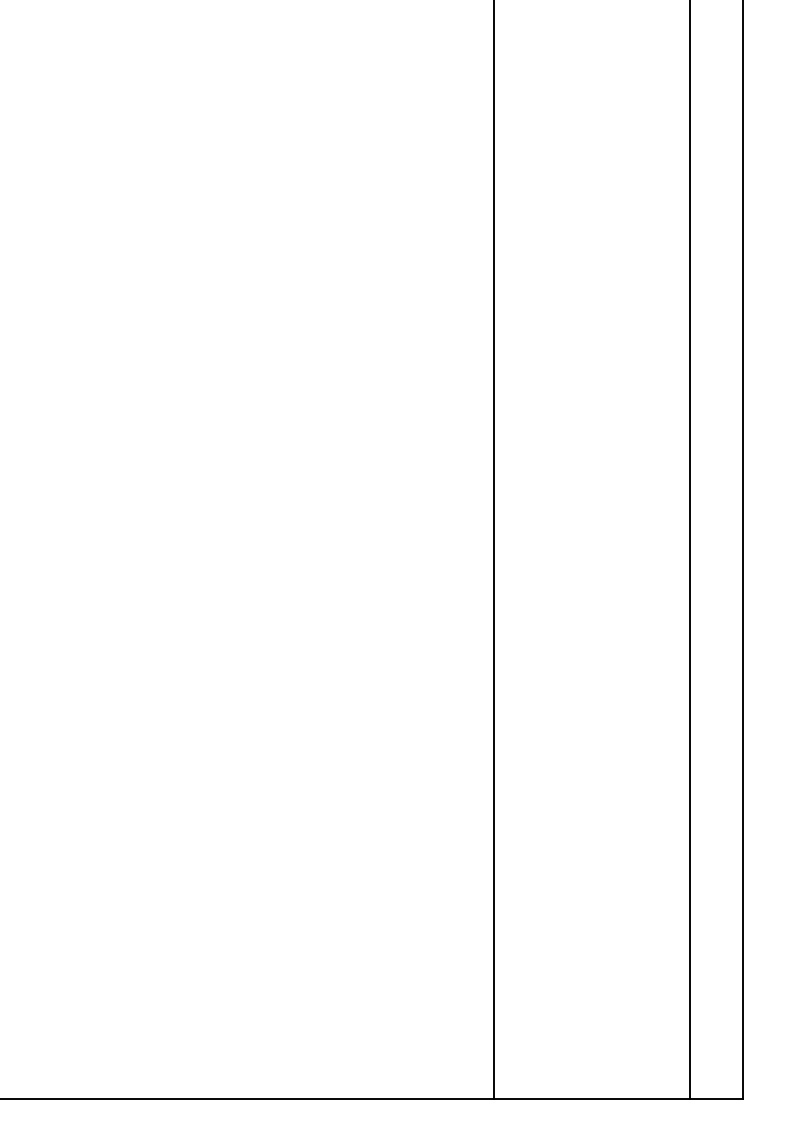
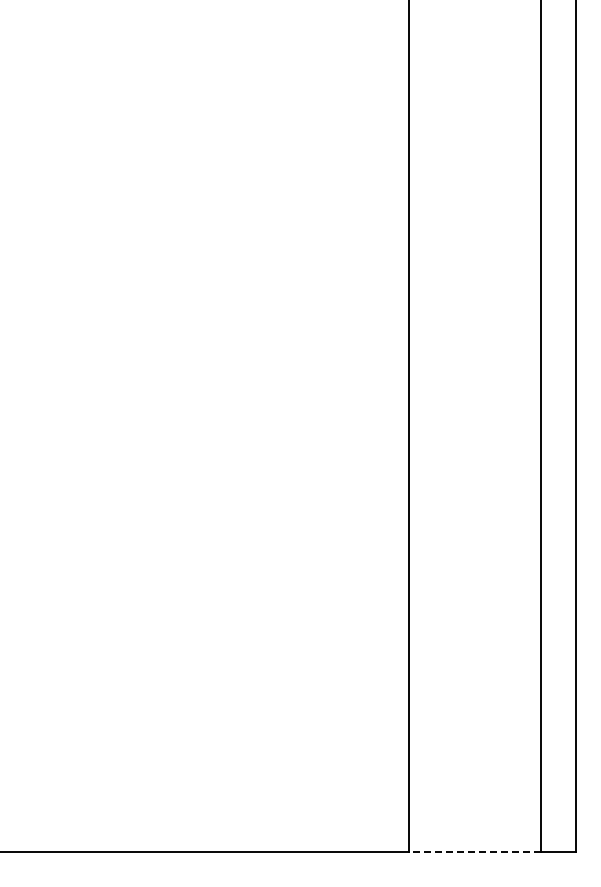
line: (591, 1098) -> (474, 851), solid -> dashed

